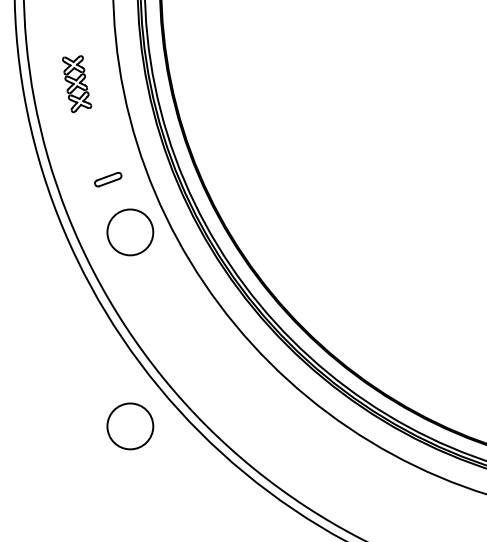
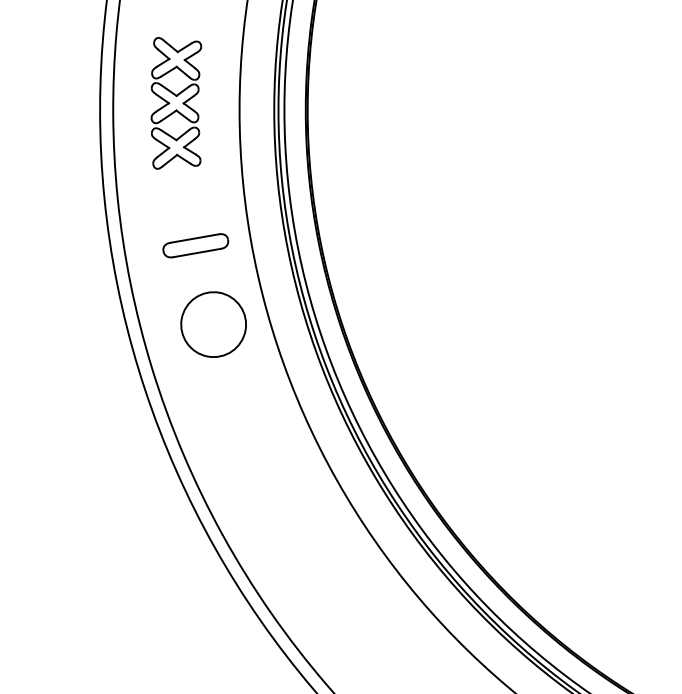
part: (76, 83) -> (175, 103), size x1.67
part: (108, 179) -> (196, 245), size x1.67
circle: (130, 426) -> (165, 594), removed

